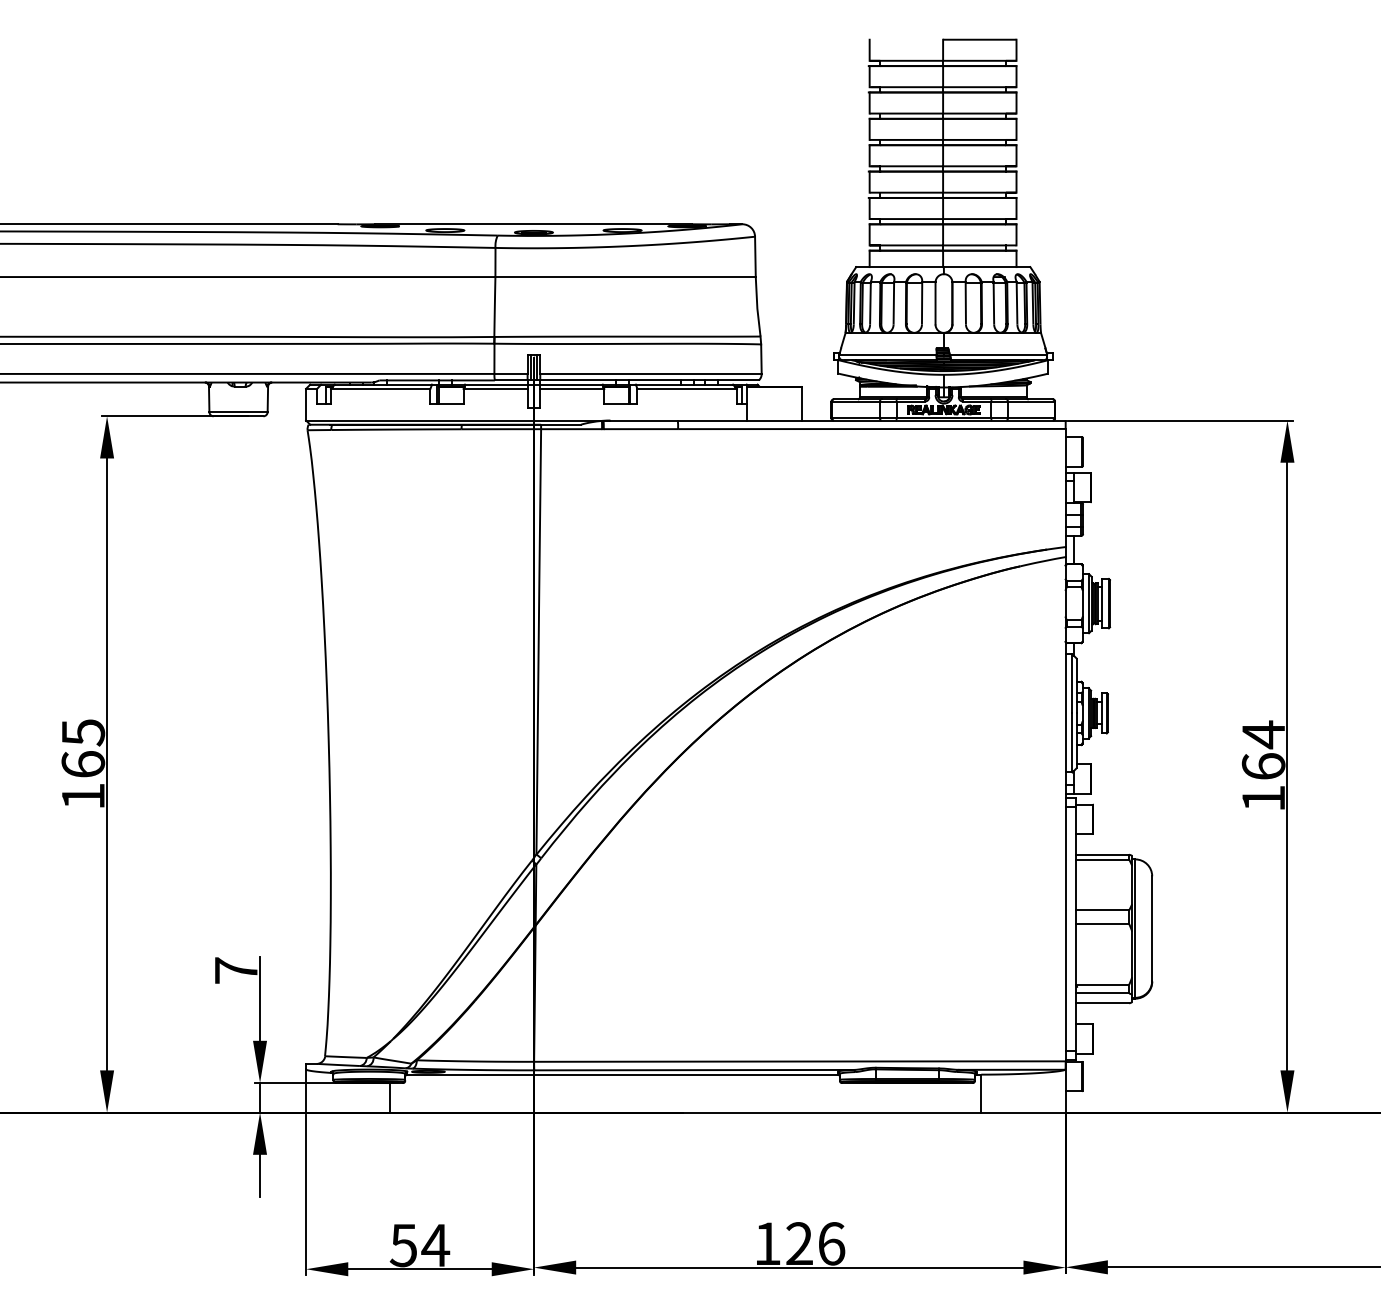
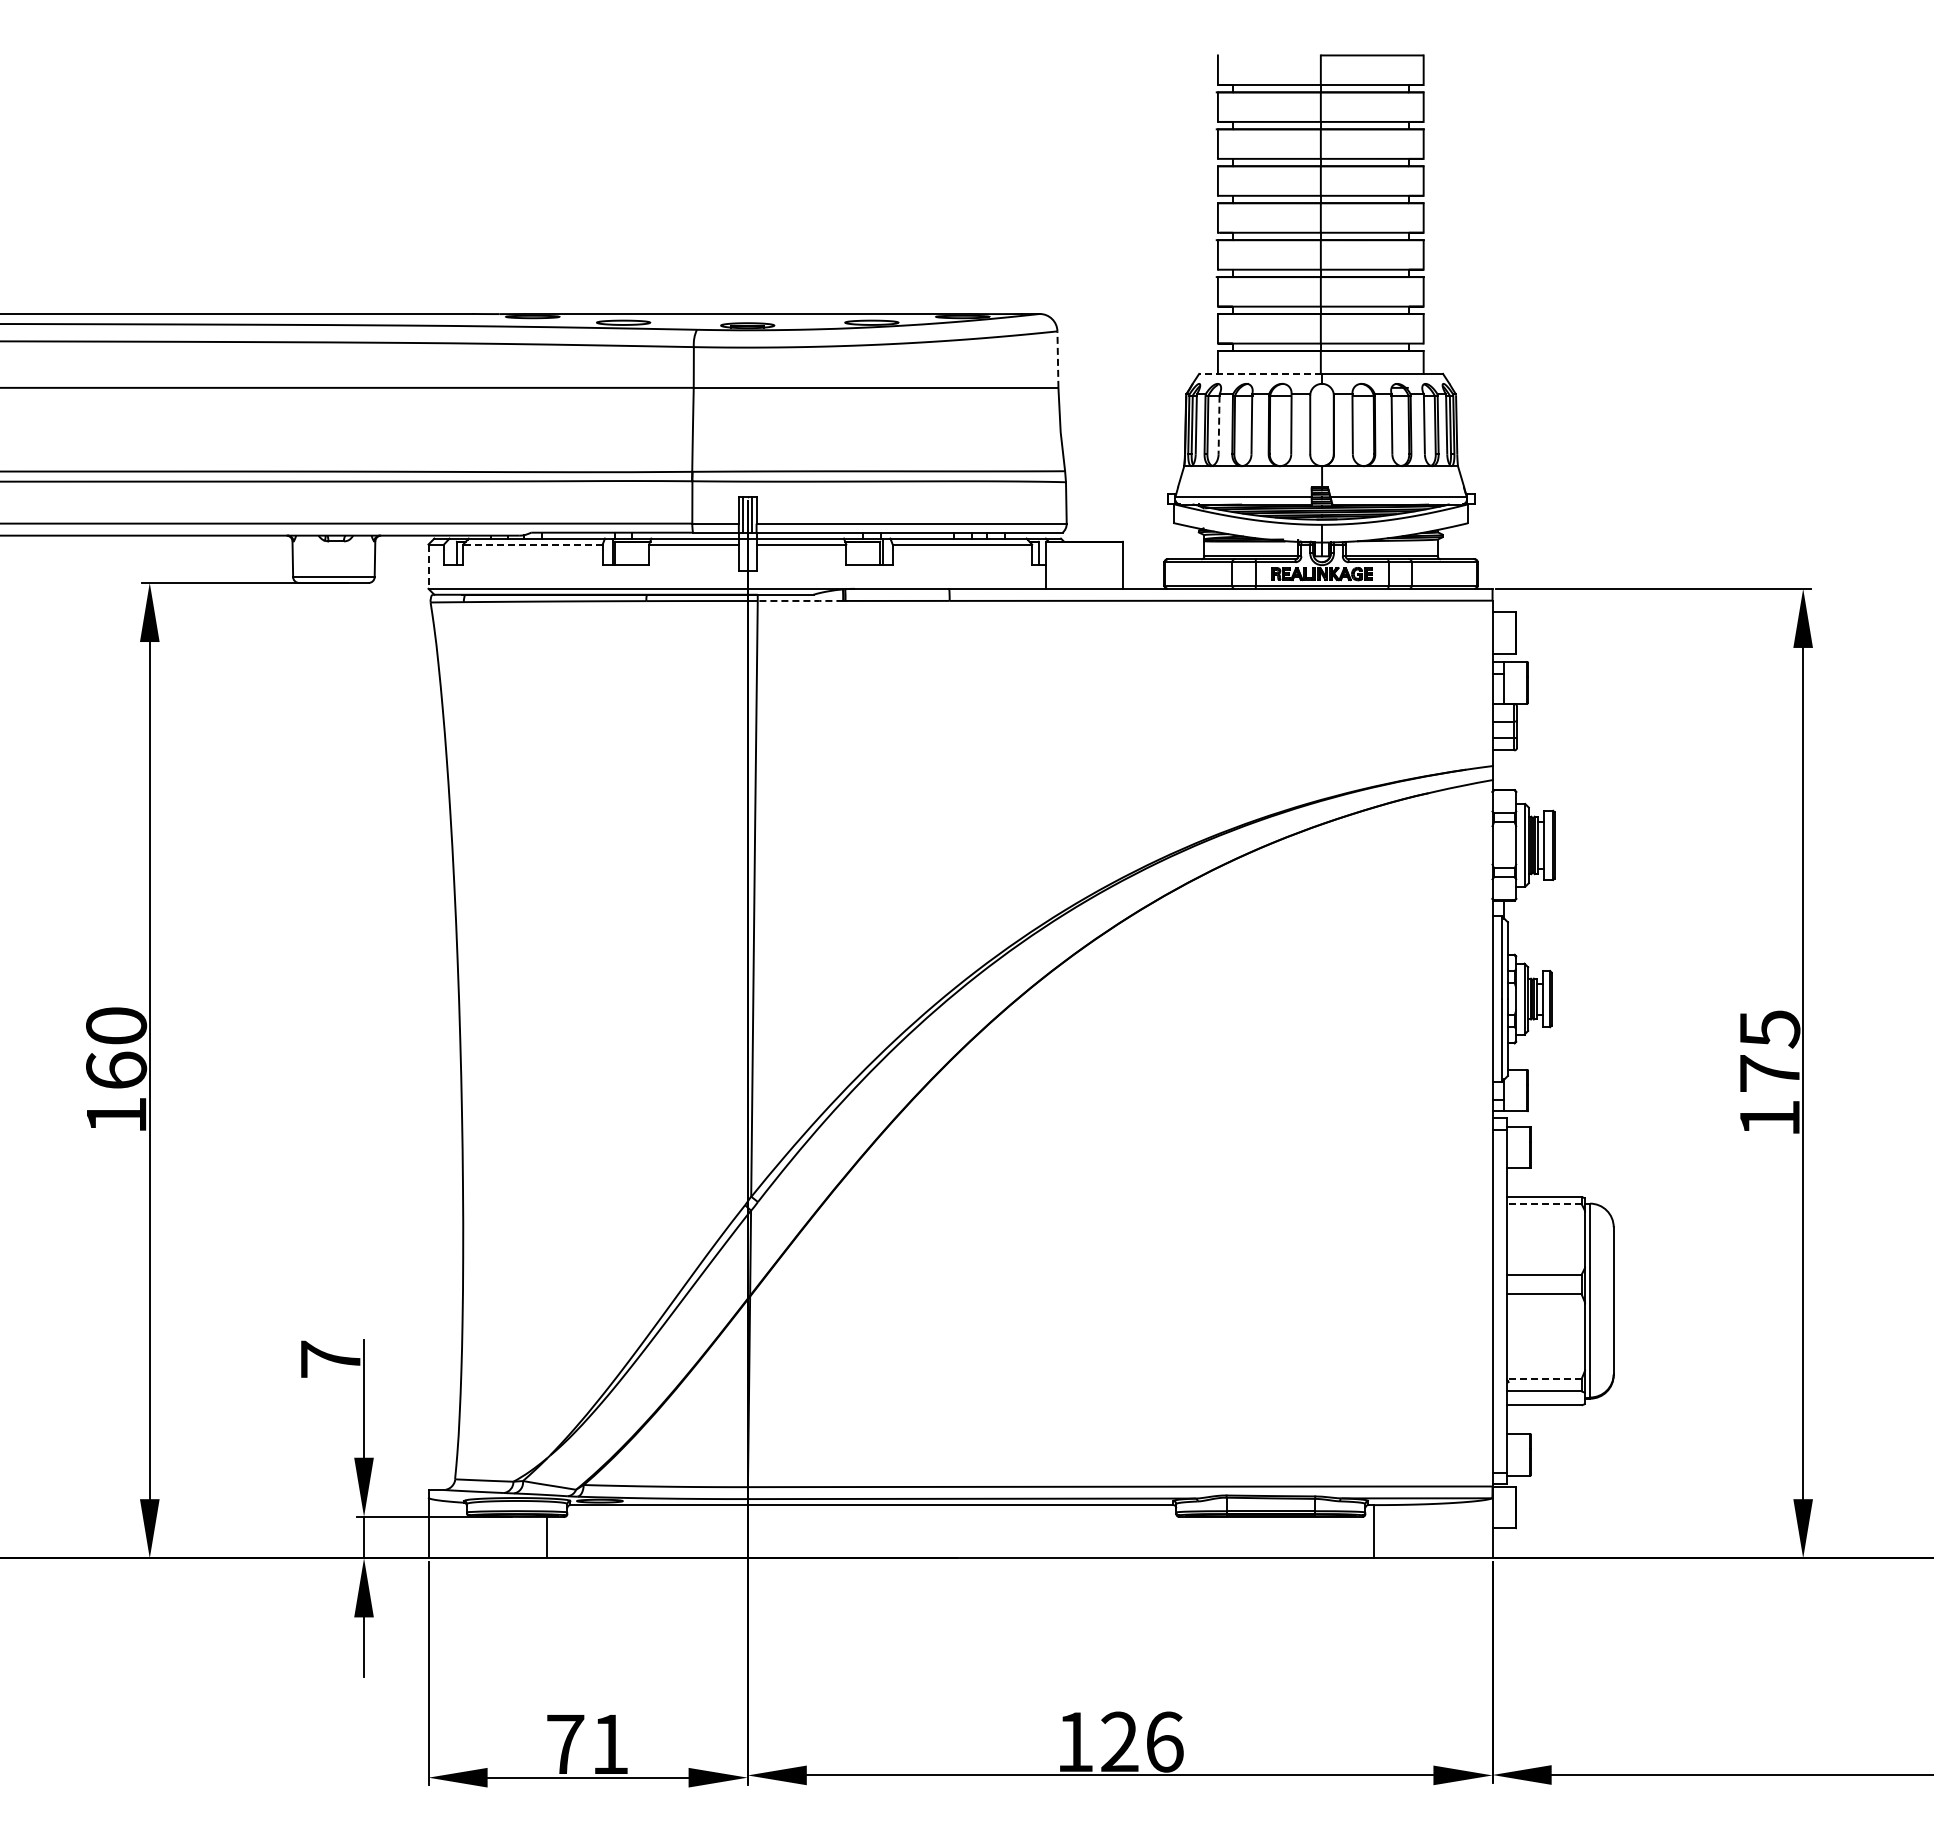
line: (755, 256) -> (1057, 359), solid -> dashed
line: (900, 266) -> (1260, 373), solid -> dashed
line: (870, 303) -> (1219, 425), solid -> dashed
line: (381, 388) -> (533, 544), solid -> dashed
line: (306, 405) -> (428, 567), solid -> dashed
line: (571, 428) -> (800, 600), solid -> dashed
line: (1074, 550) -> (1504, 770), removed
text: (83, 732) -> (116, 1026), 165 -> 160
text: (1263, 750) -> (1769, 1050), 164 -> 175
line: (1102, 859) -> (1543, 1203), solid -> dashed
line: (1102, 984) -> (1543, 1379), solid -> dashed
text: (419, 1245) -> (587, 1744), 54 -> 71

